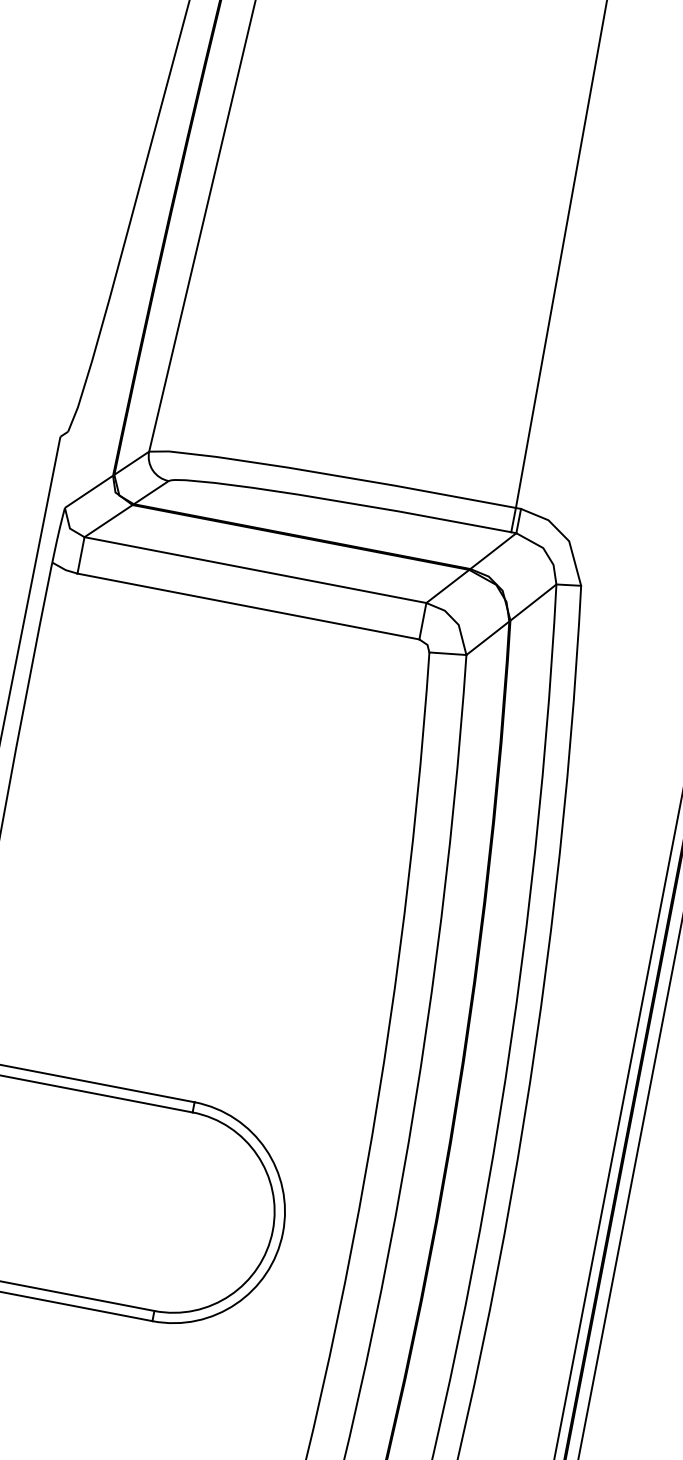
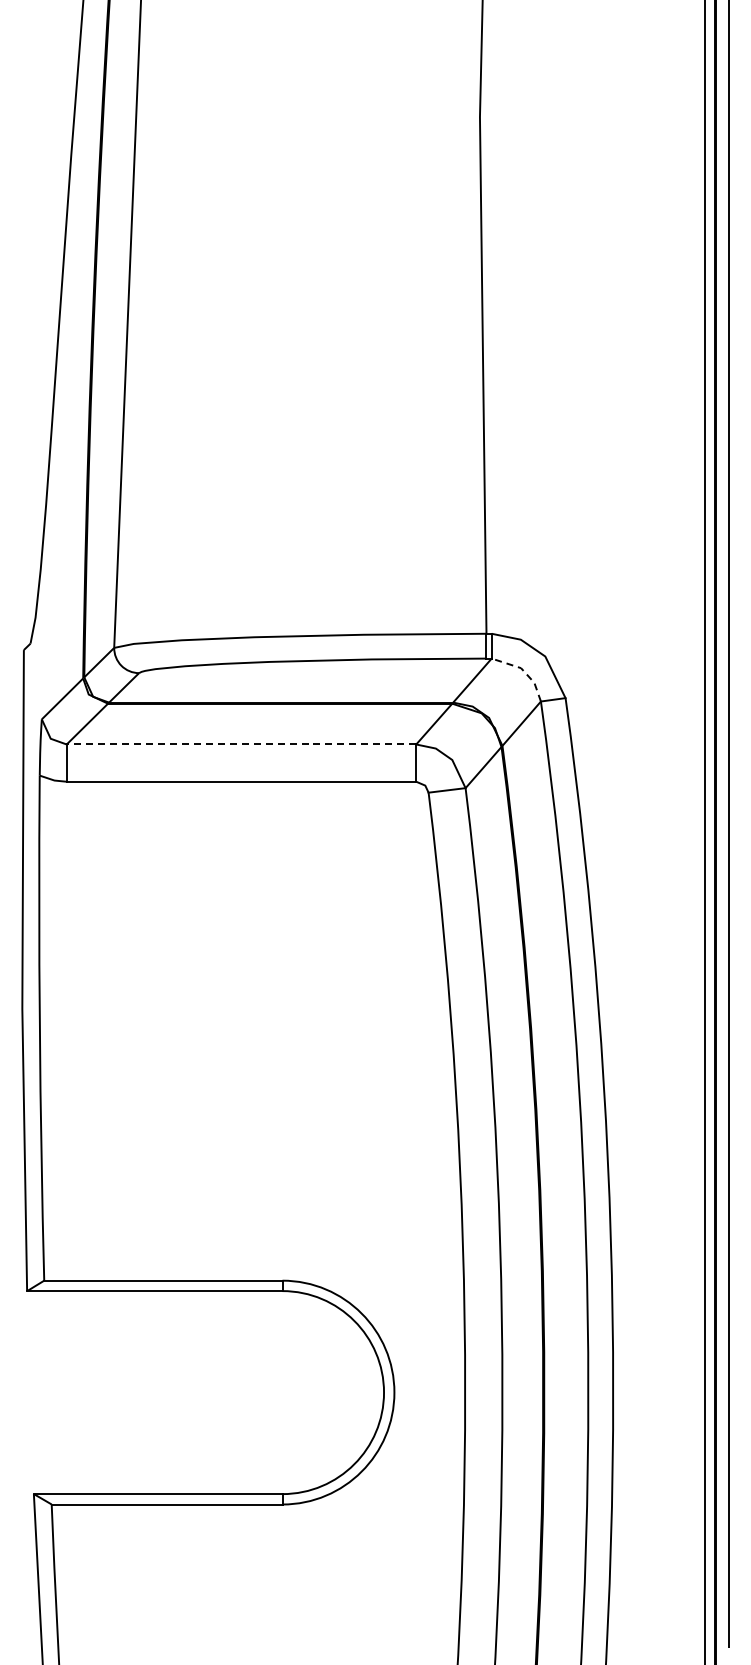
line: (545, 551) -> (523, 671), solid -> dashed
line: (255, 570) -> (241, 744), solid -> dashed

